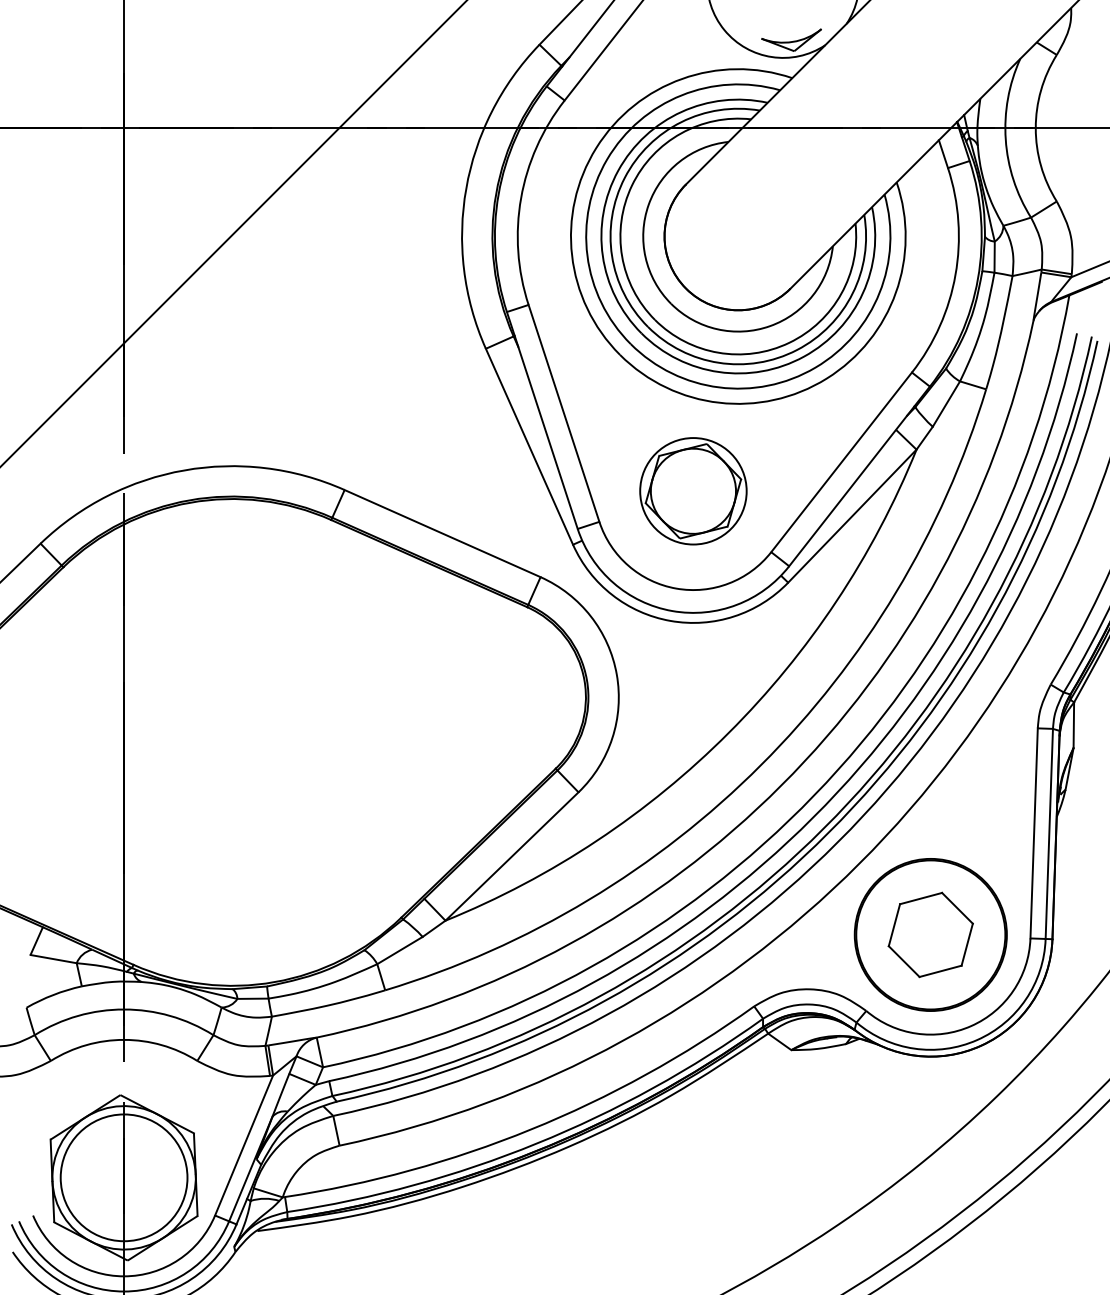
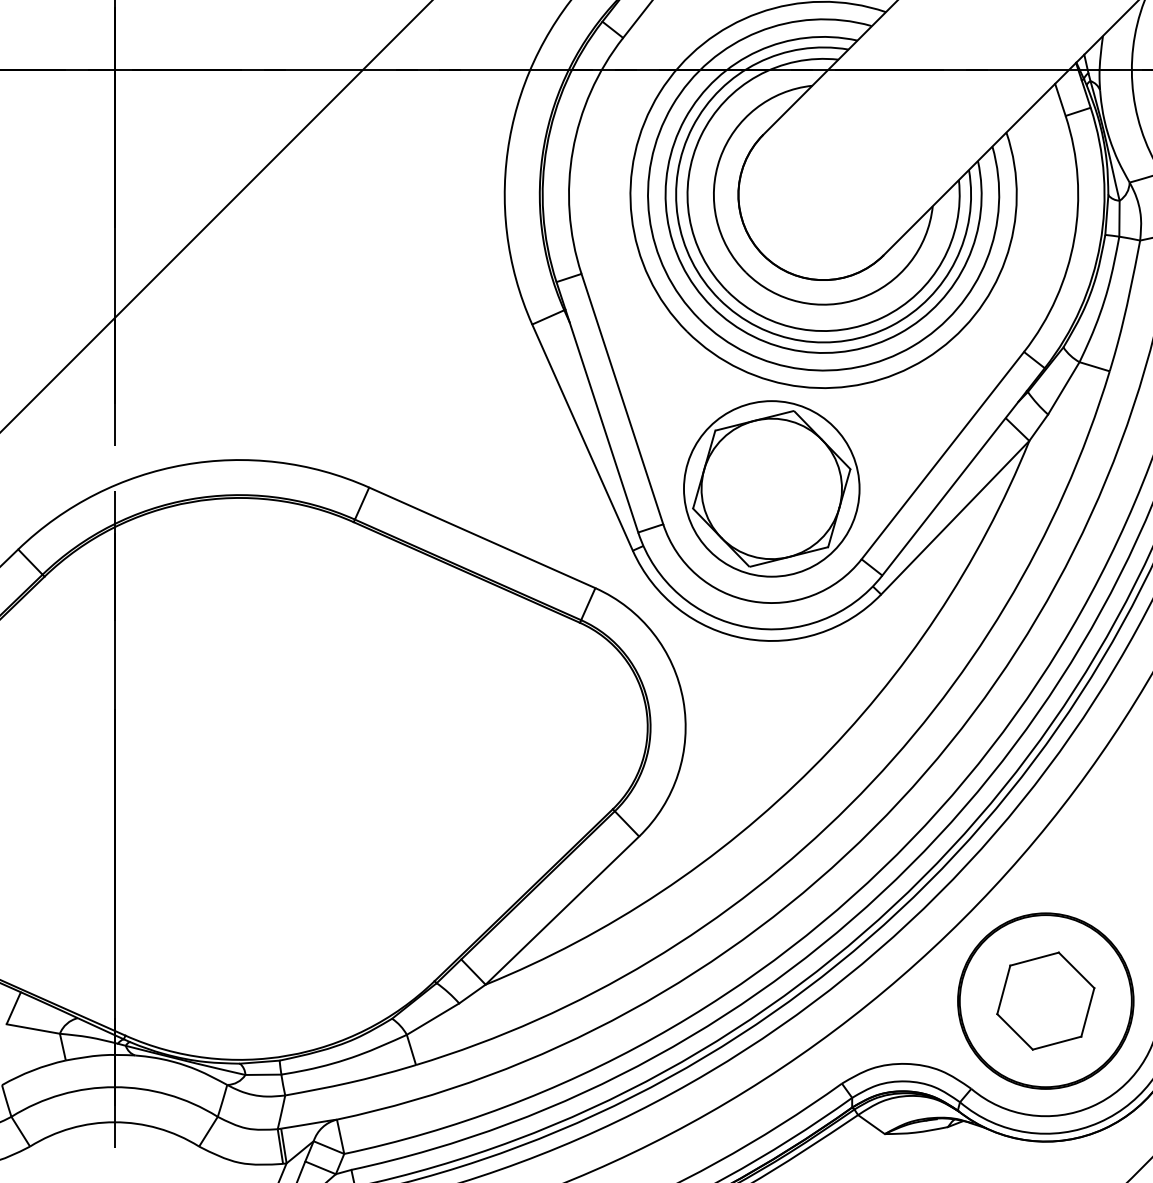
part: (693, 491) -> (771, 489), size x1.43

